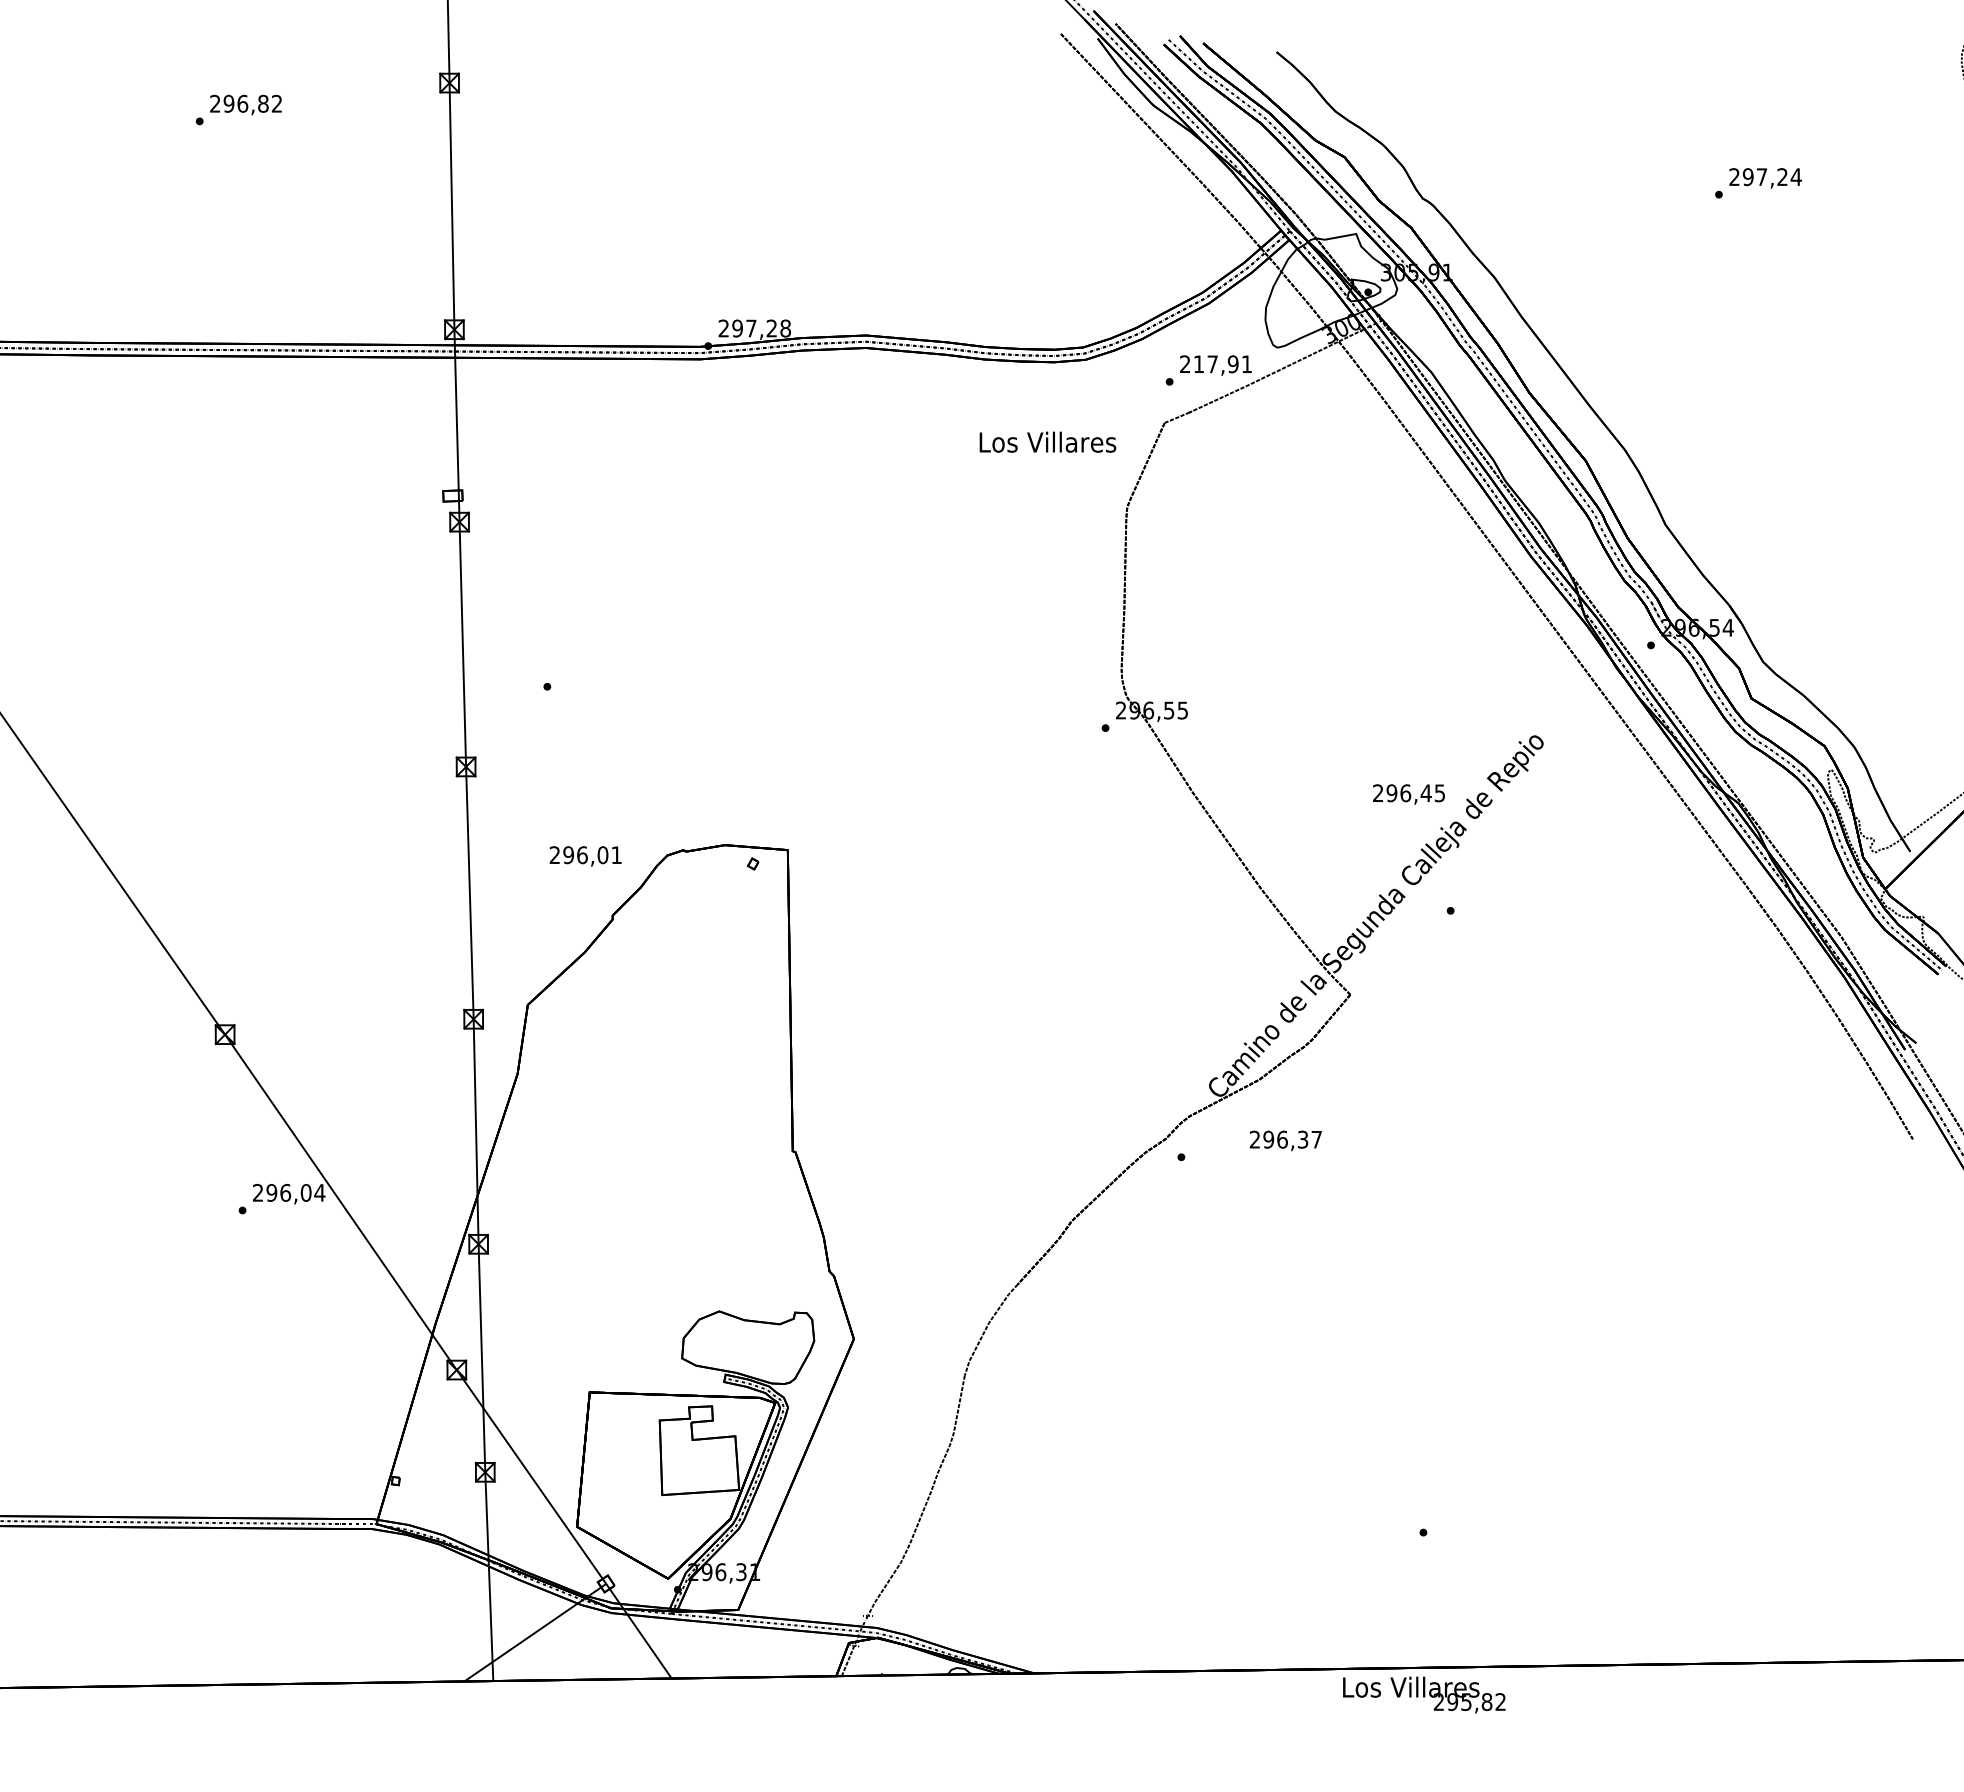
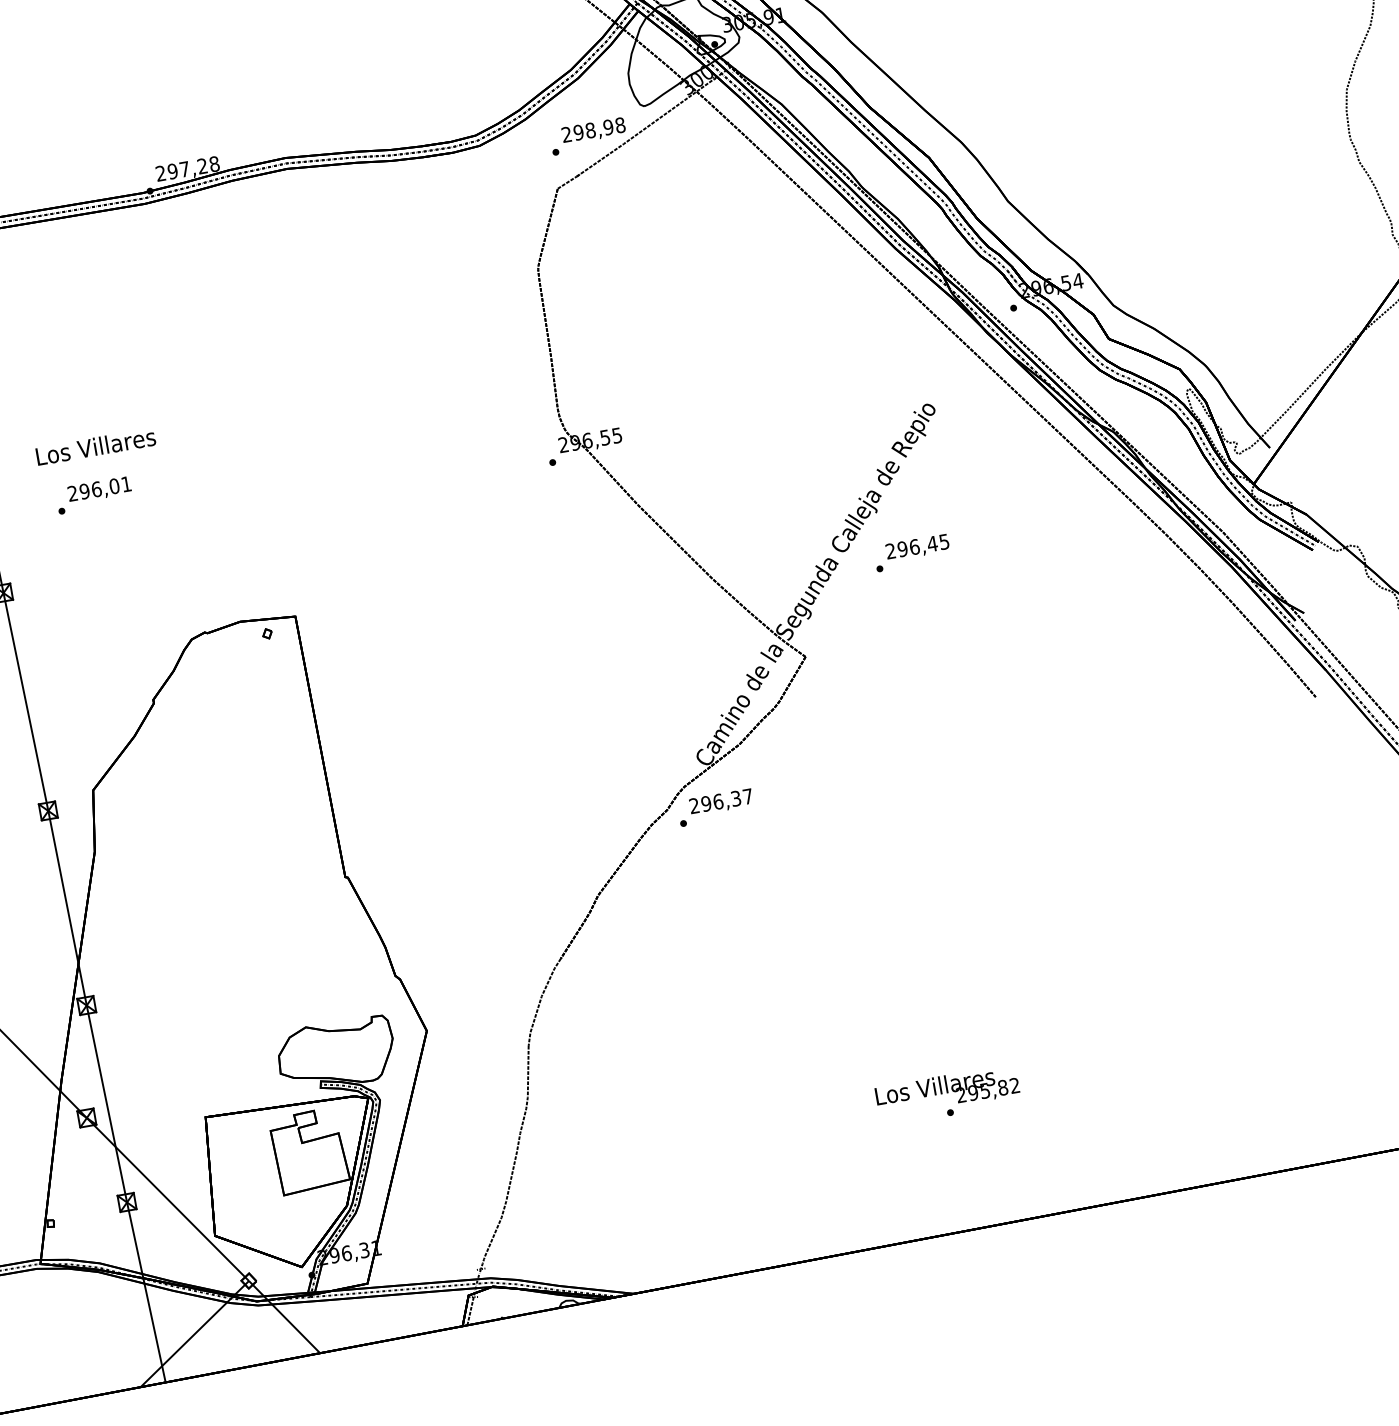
text: (1222, 364) -> (599, 129), 217,91 -> 298,98
text: (1047, 441) -> (95, 446), moved
text: (1408, 794) -> (917, 547), moved
text: (585, 856) -> (99, 490), moved
text: (1285, 1140) -> (721, 802), moved
text: (1424, 1694) -> (947, 1090), moved

